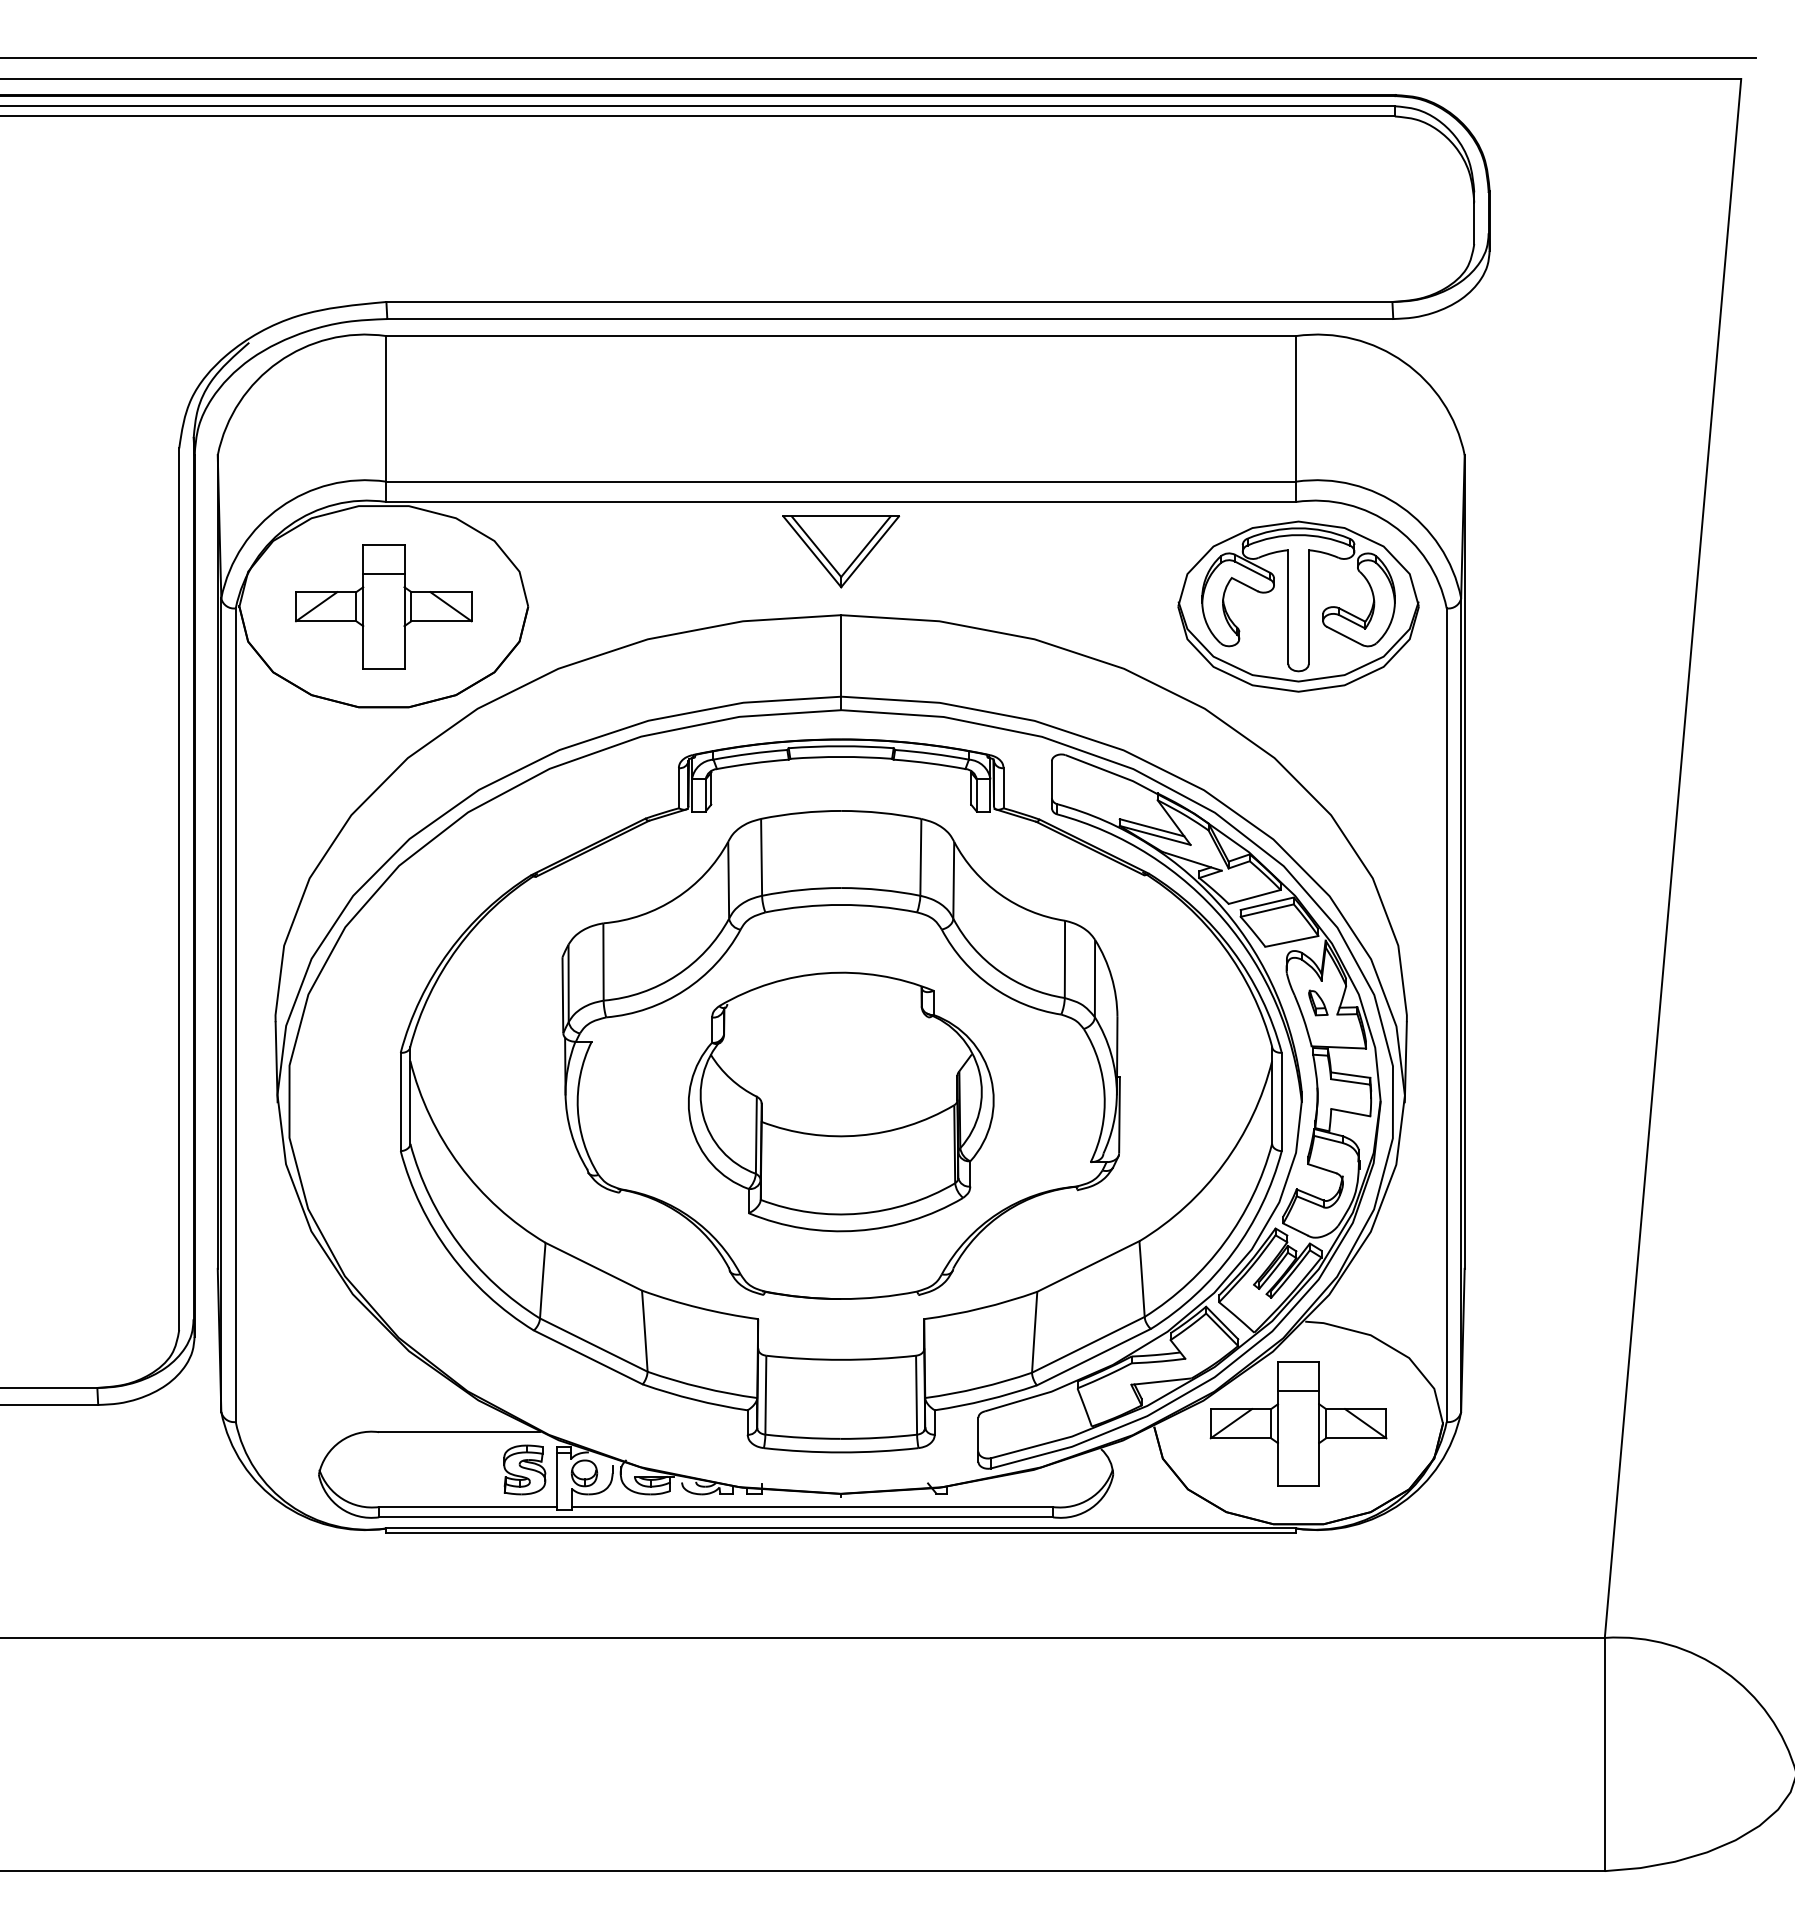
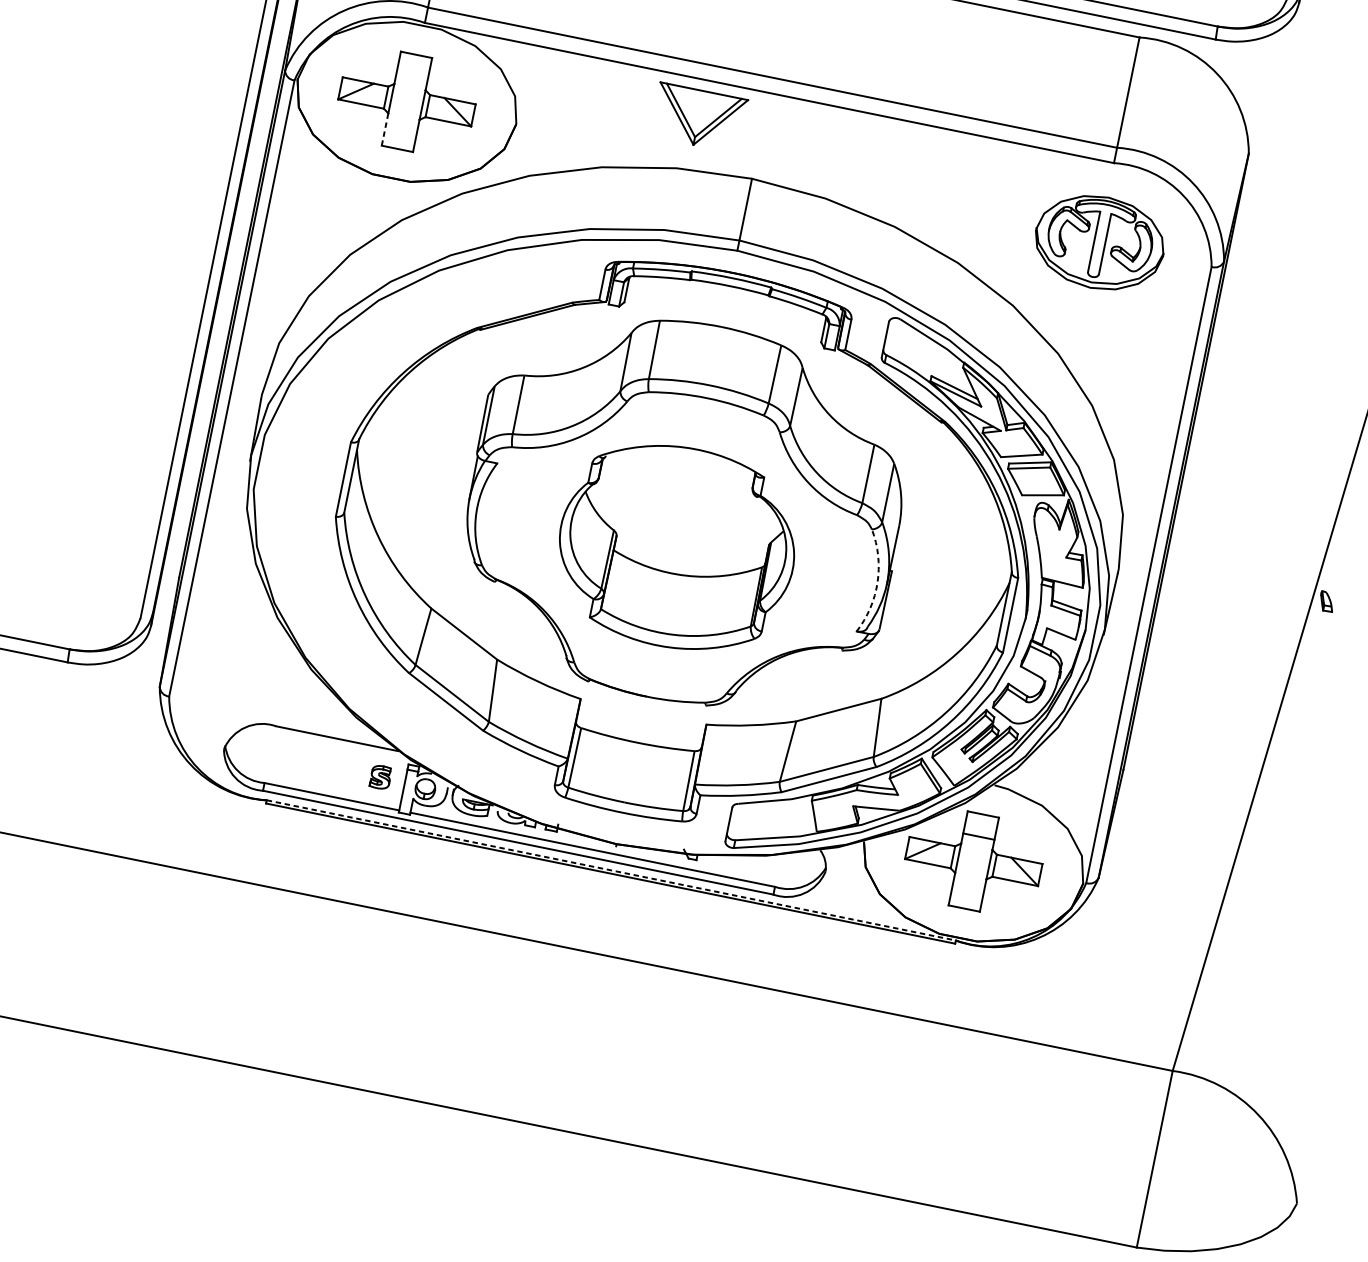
part: (841, 551) -> (699, 117), moved
line: (383, 573) -> (411, 76), removed
part: (1298, 606) -> (1099, 242), size x0.7
line: (363, 646) -> (385, 128), solid -> dashed
part: (1318, 1002) -> (1327, 601), moved
arc: (1104, 1094) -> (877, 582), solid -> dashed
part: (524, 1469) -> (380, 776), size x0.6
line: (841, 1528) -> (611, 870), solid -> dashed

